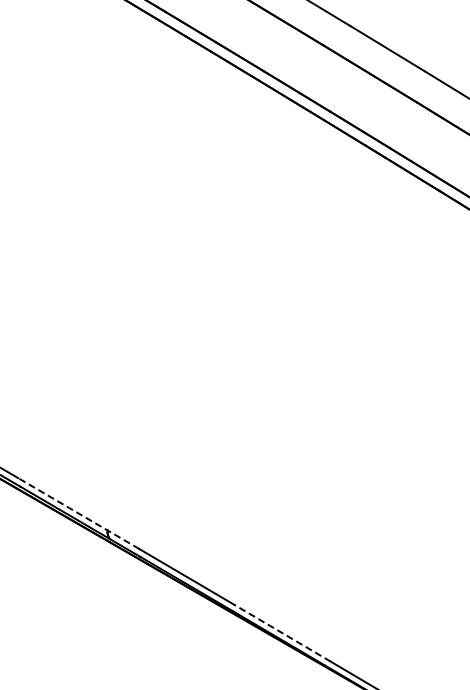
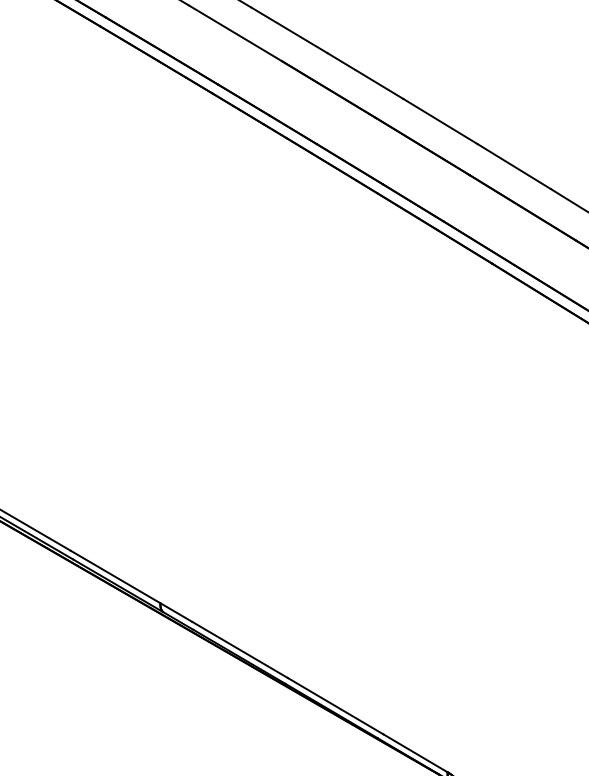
line: (78, 513) -> (131, 586), dashed -> solid
line: (282, 633) -> (335, 706), dashed -> solid

